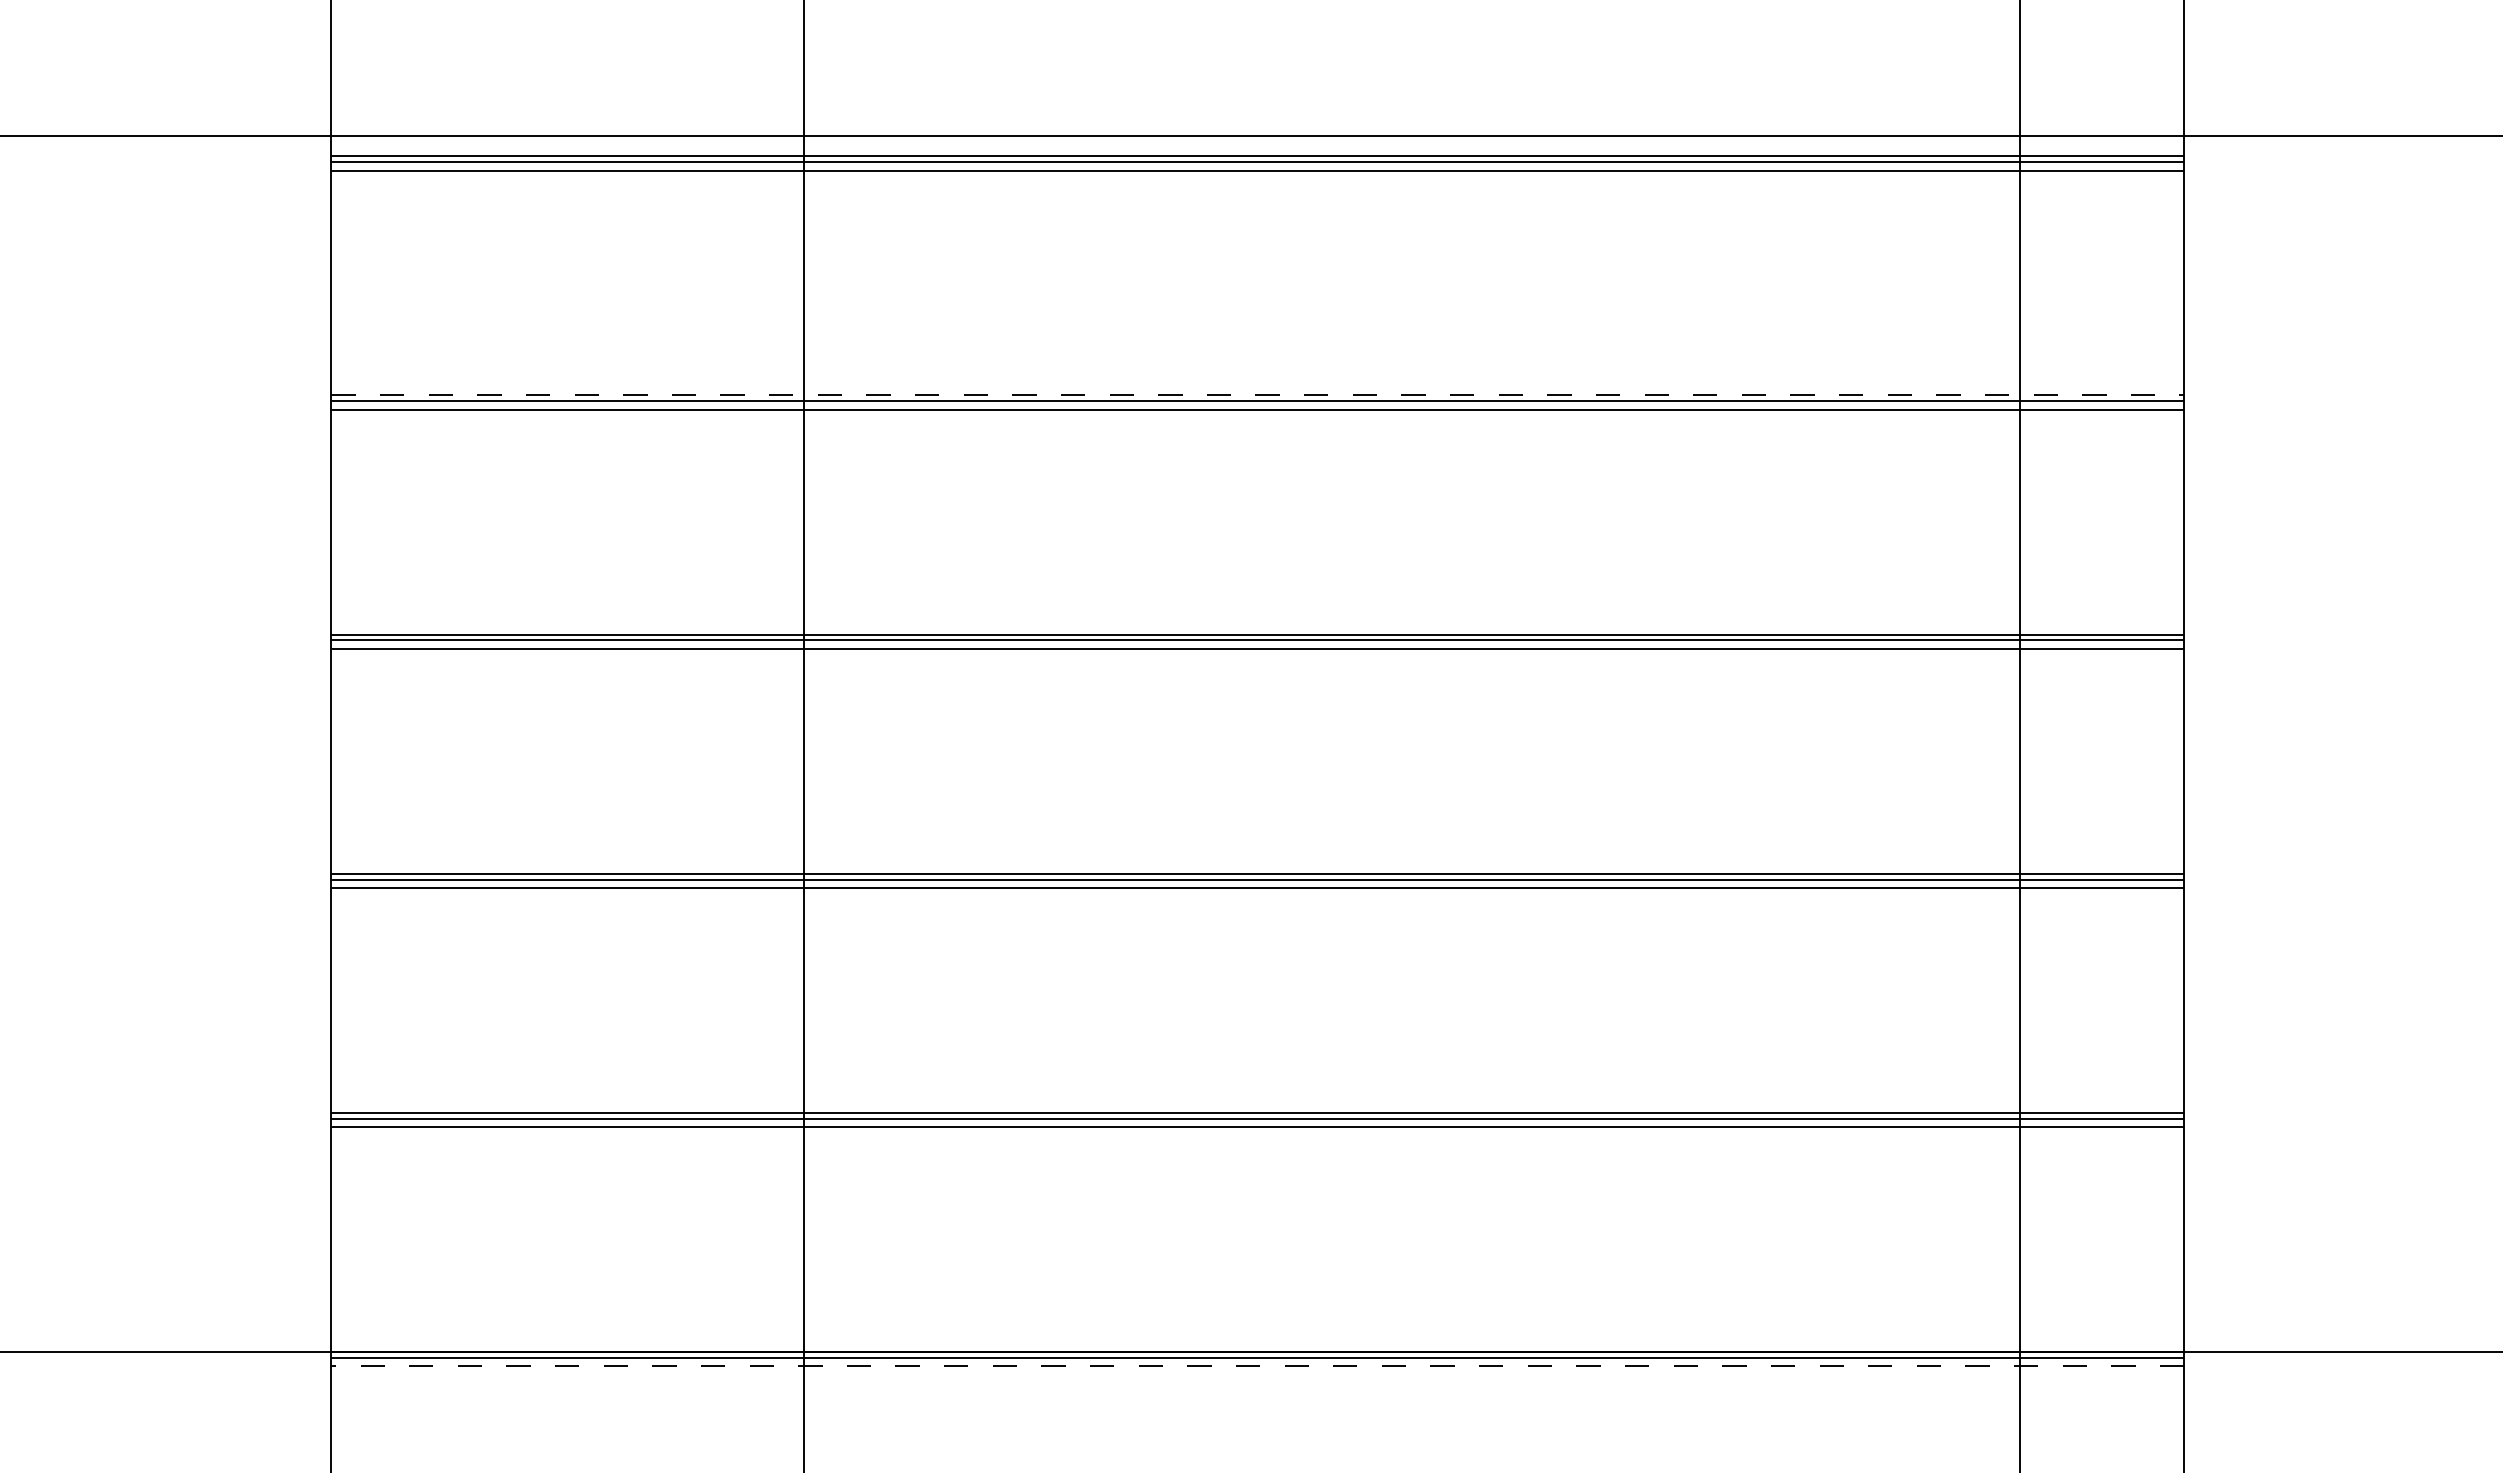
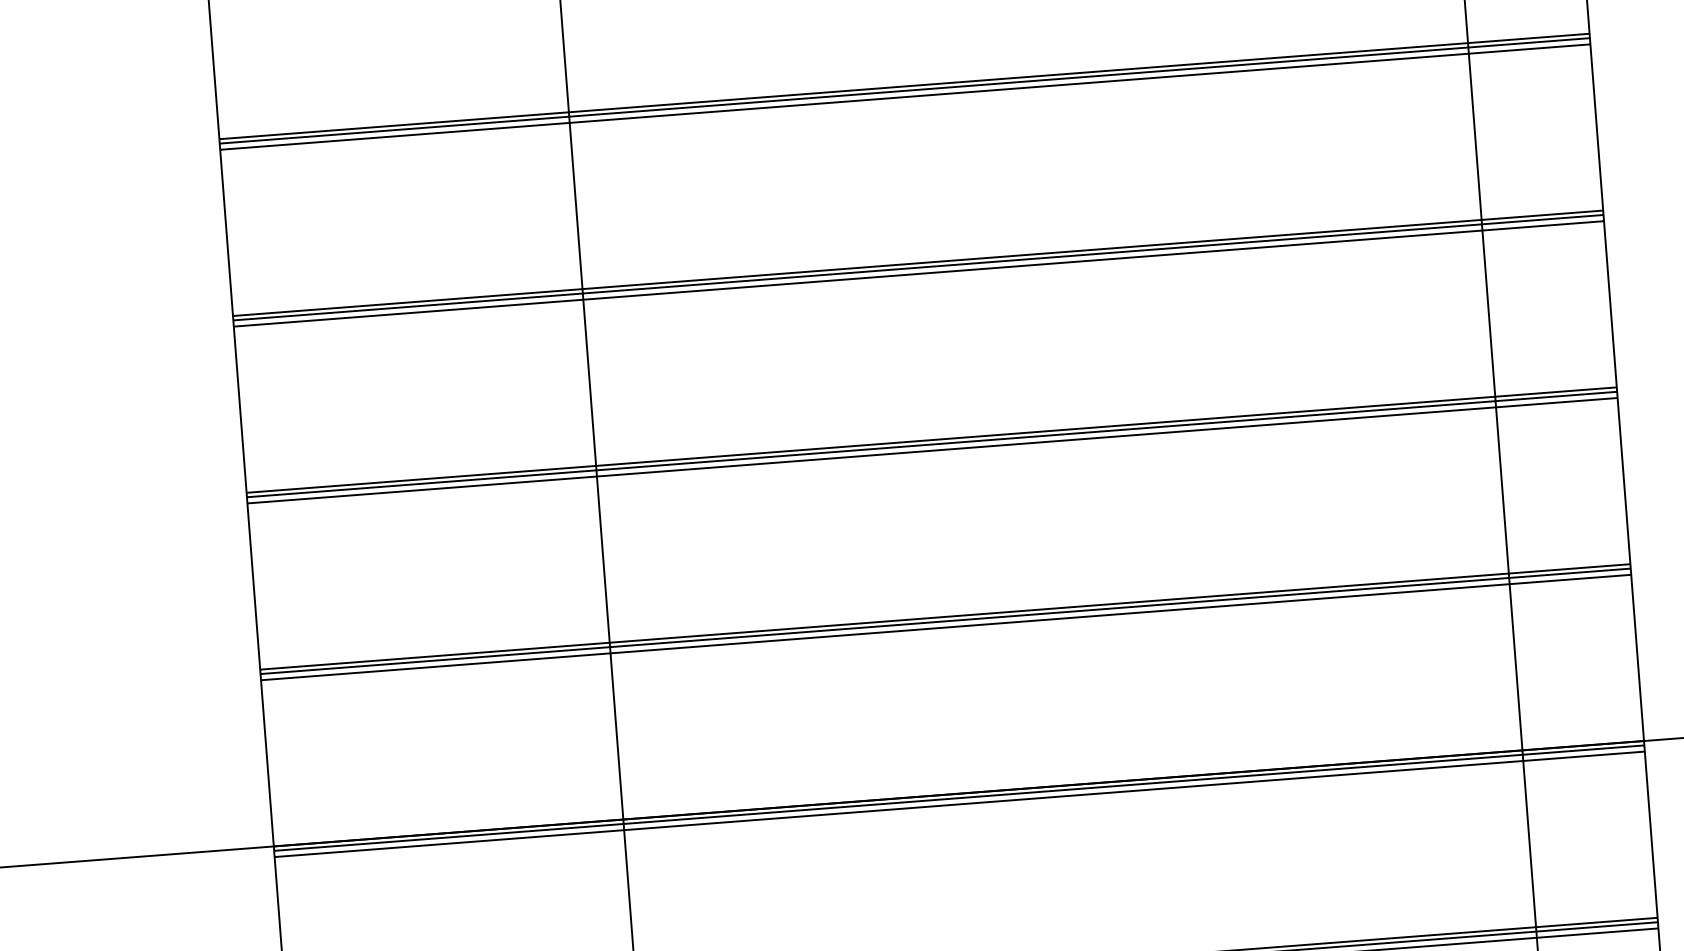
line: (1258, 395) -> (904, 86), dashed -> solid
line: (1257, 1366) -> (959, 804), dashed -> solid

